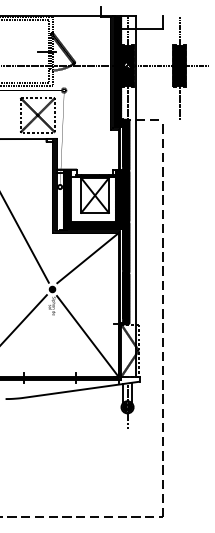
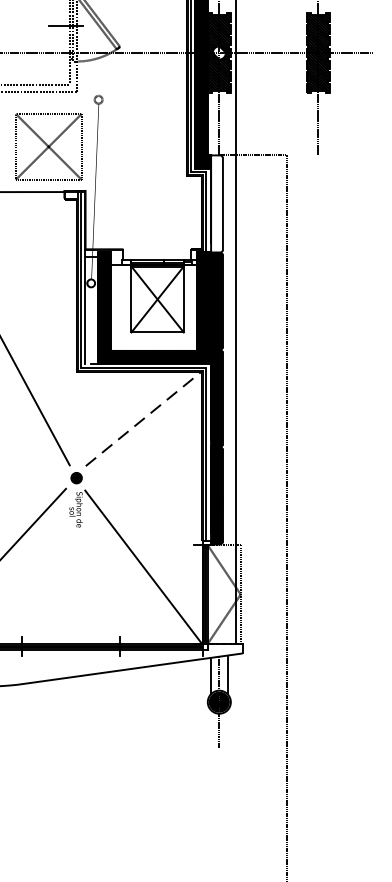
hatch: (126, 144) -> (217, 202), removed
line: (88, 258) -> (145, 419), solid -> dashed

